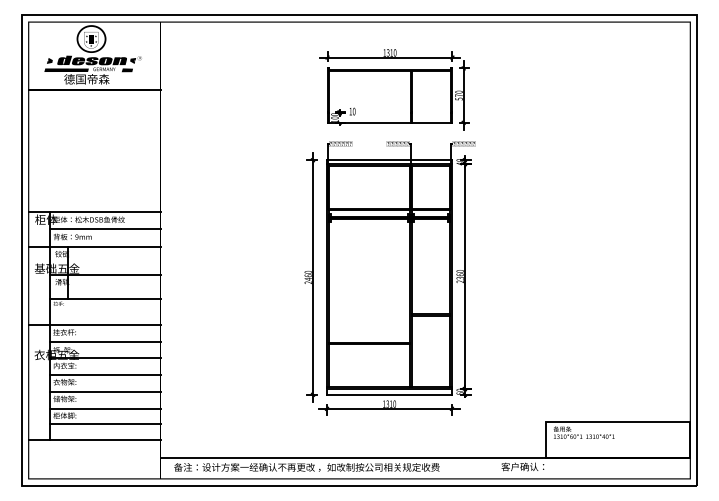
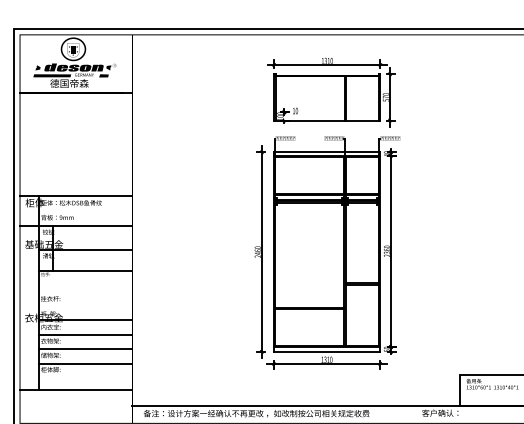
line: (105, 228) -> (85, 210), removed
line: (94, 324) -> (76, 292), removed
line: (105, 341) -> (85, 306), removed
line: (105, 424) -> (85, 377), removed

